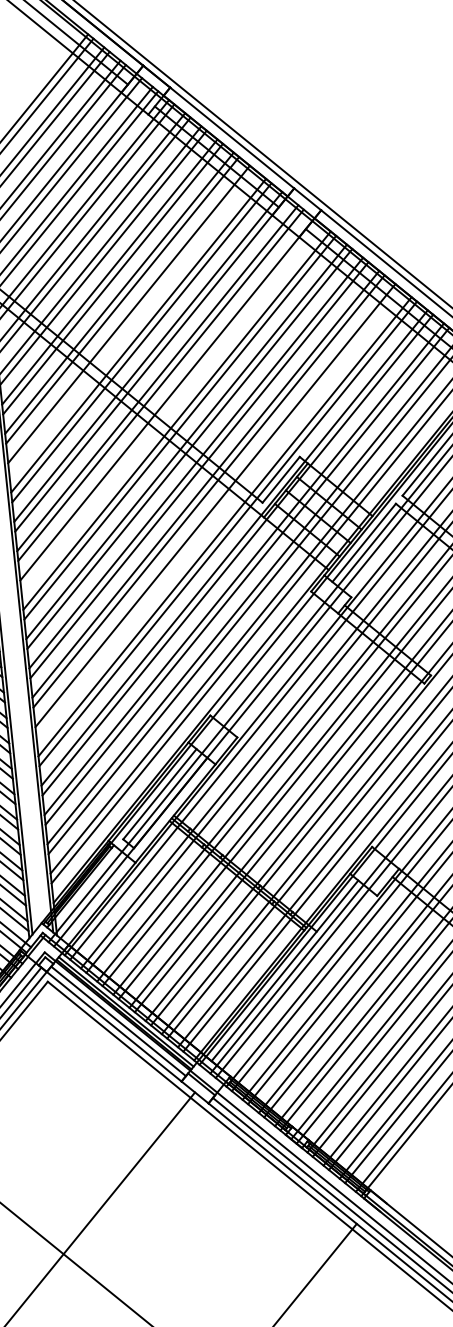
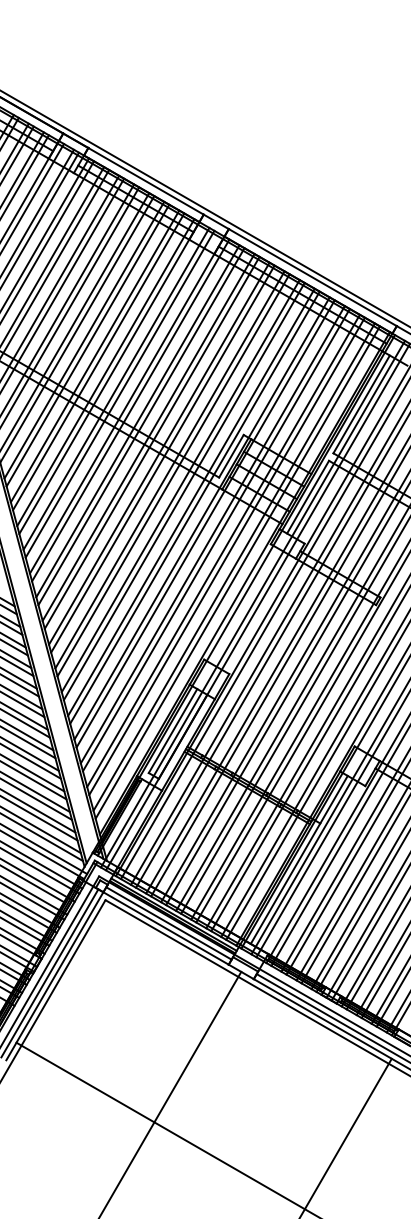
line: (131, 321) -> (87, 345), added
line: (170, 406) -> (130, 410), added
line: (217, 512) -> (183, 491), added

